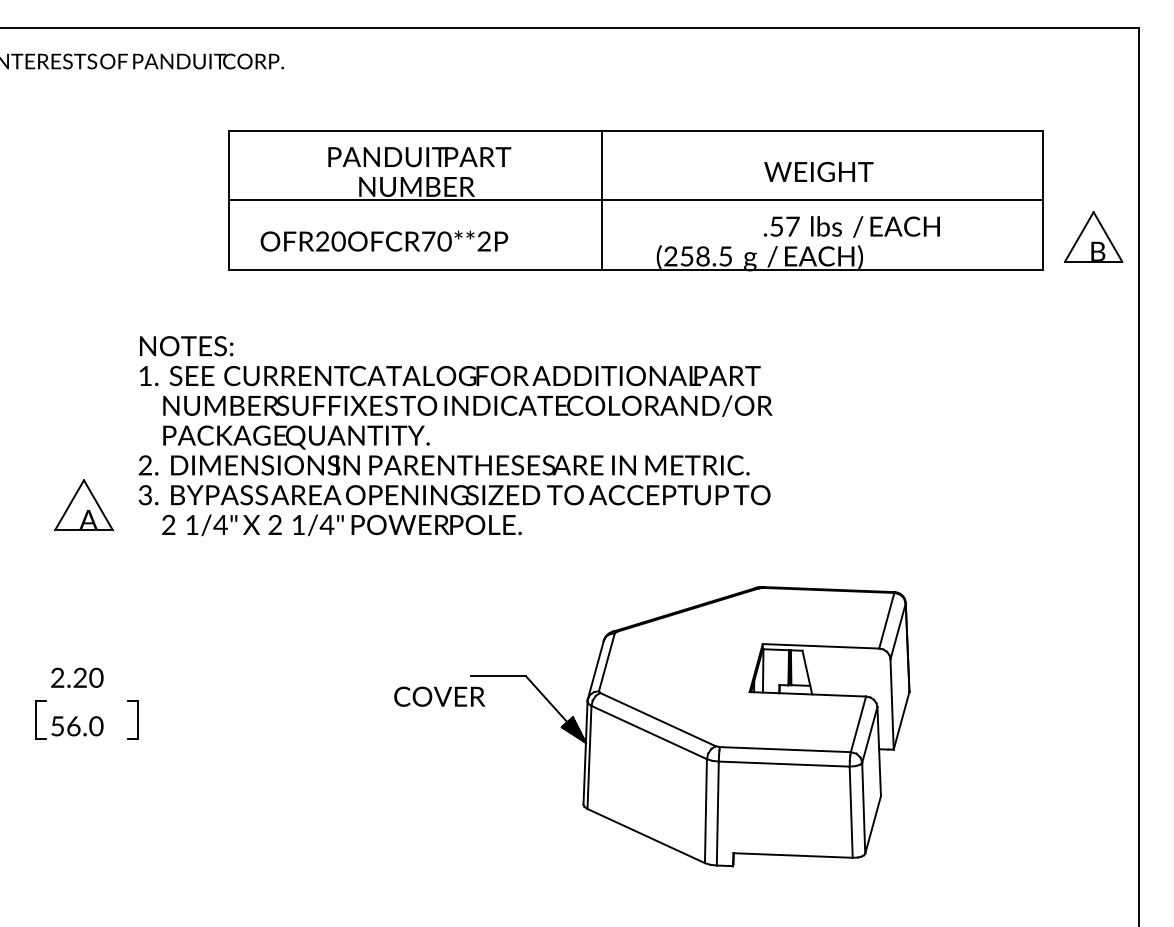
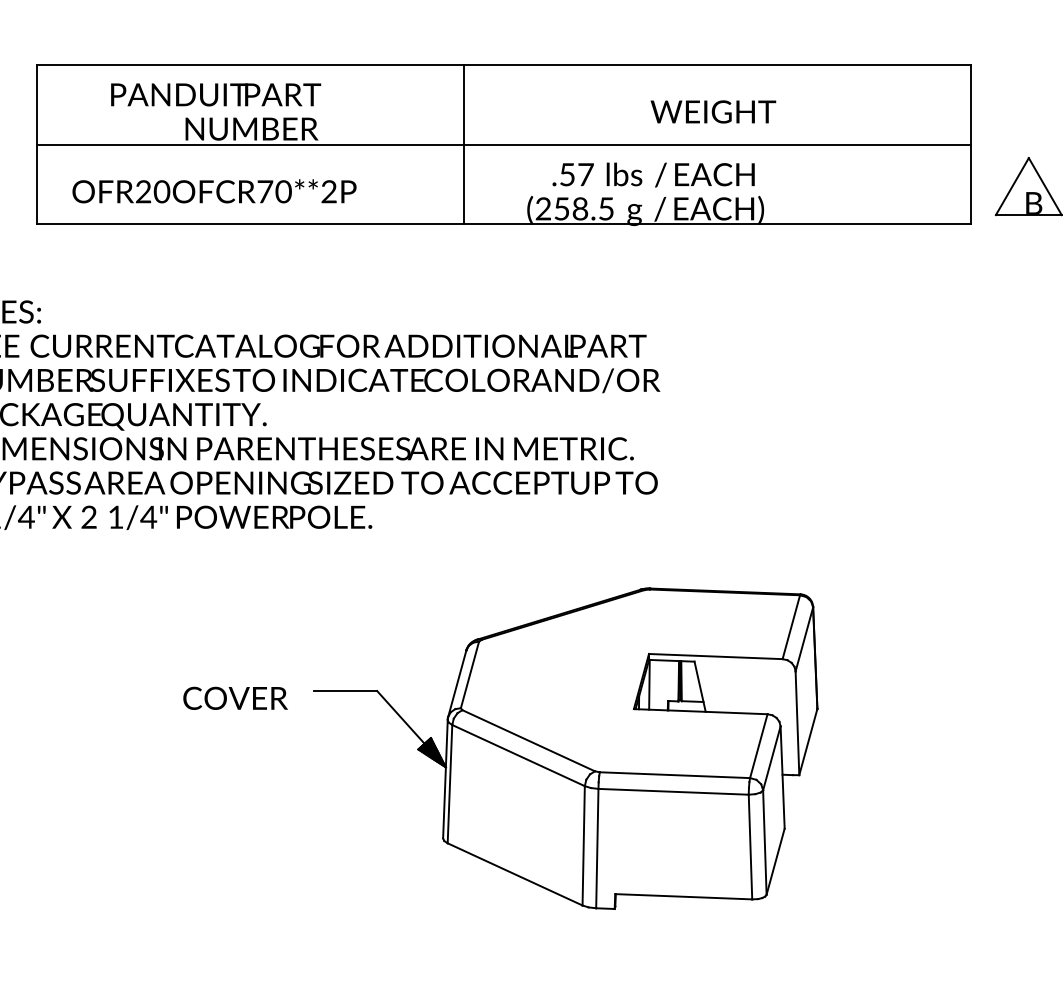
text: (419, 157) -> (215, 95), moved
text: (851, 226) -> (653, 174), moved
text: (439, 696) -> (235, 698), moved

